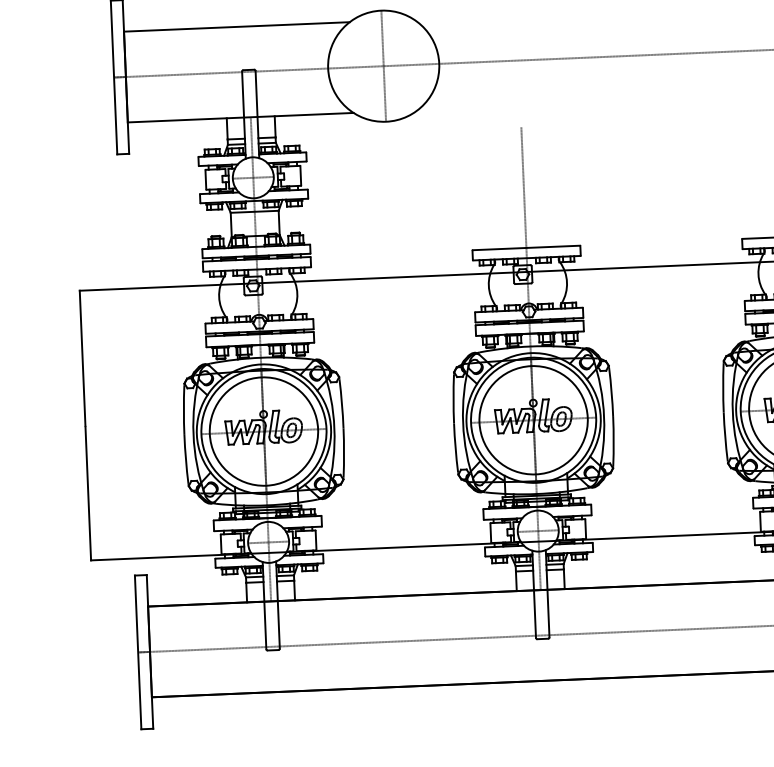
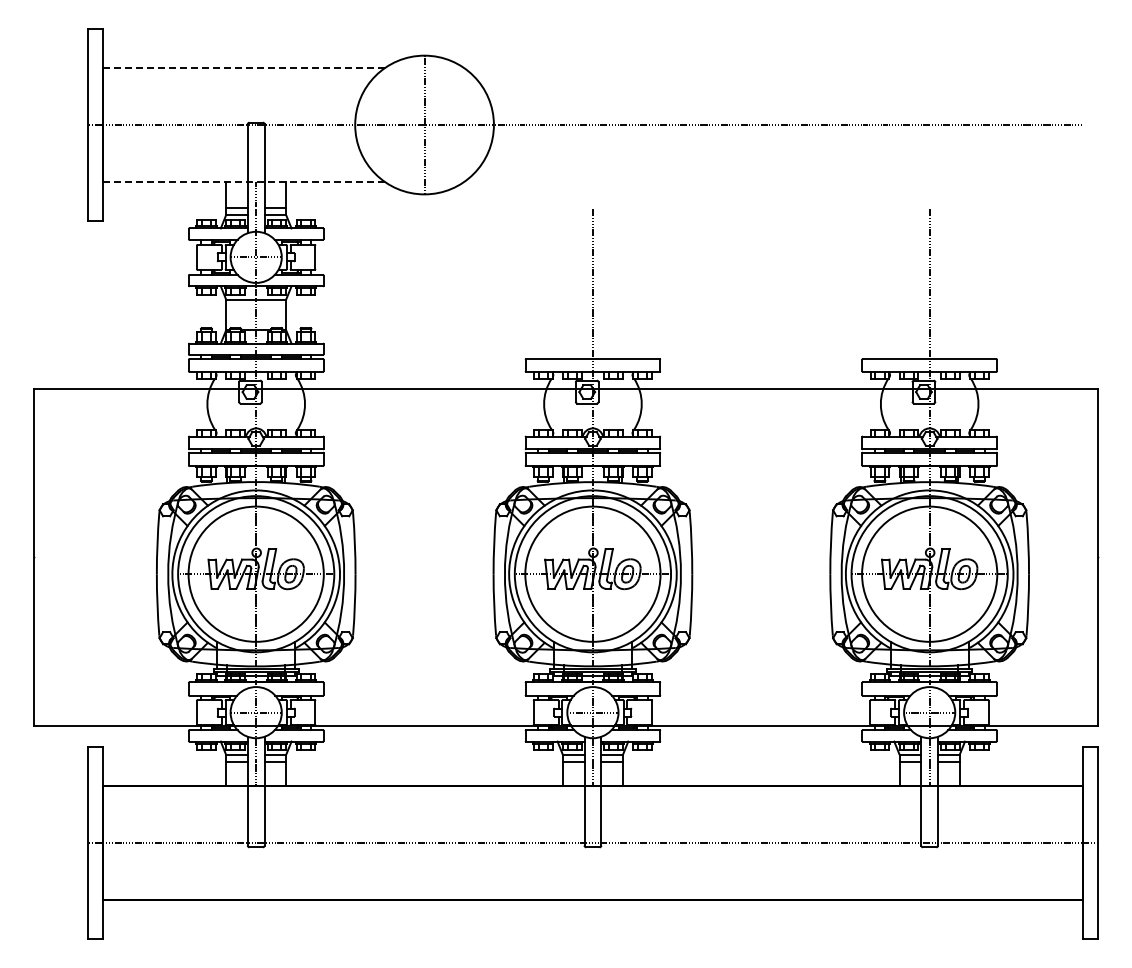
line: (236, 27) -> (243, 68), solid -> dashed
line: (240, 117) -> (243, 181), solid -> dashed

